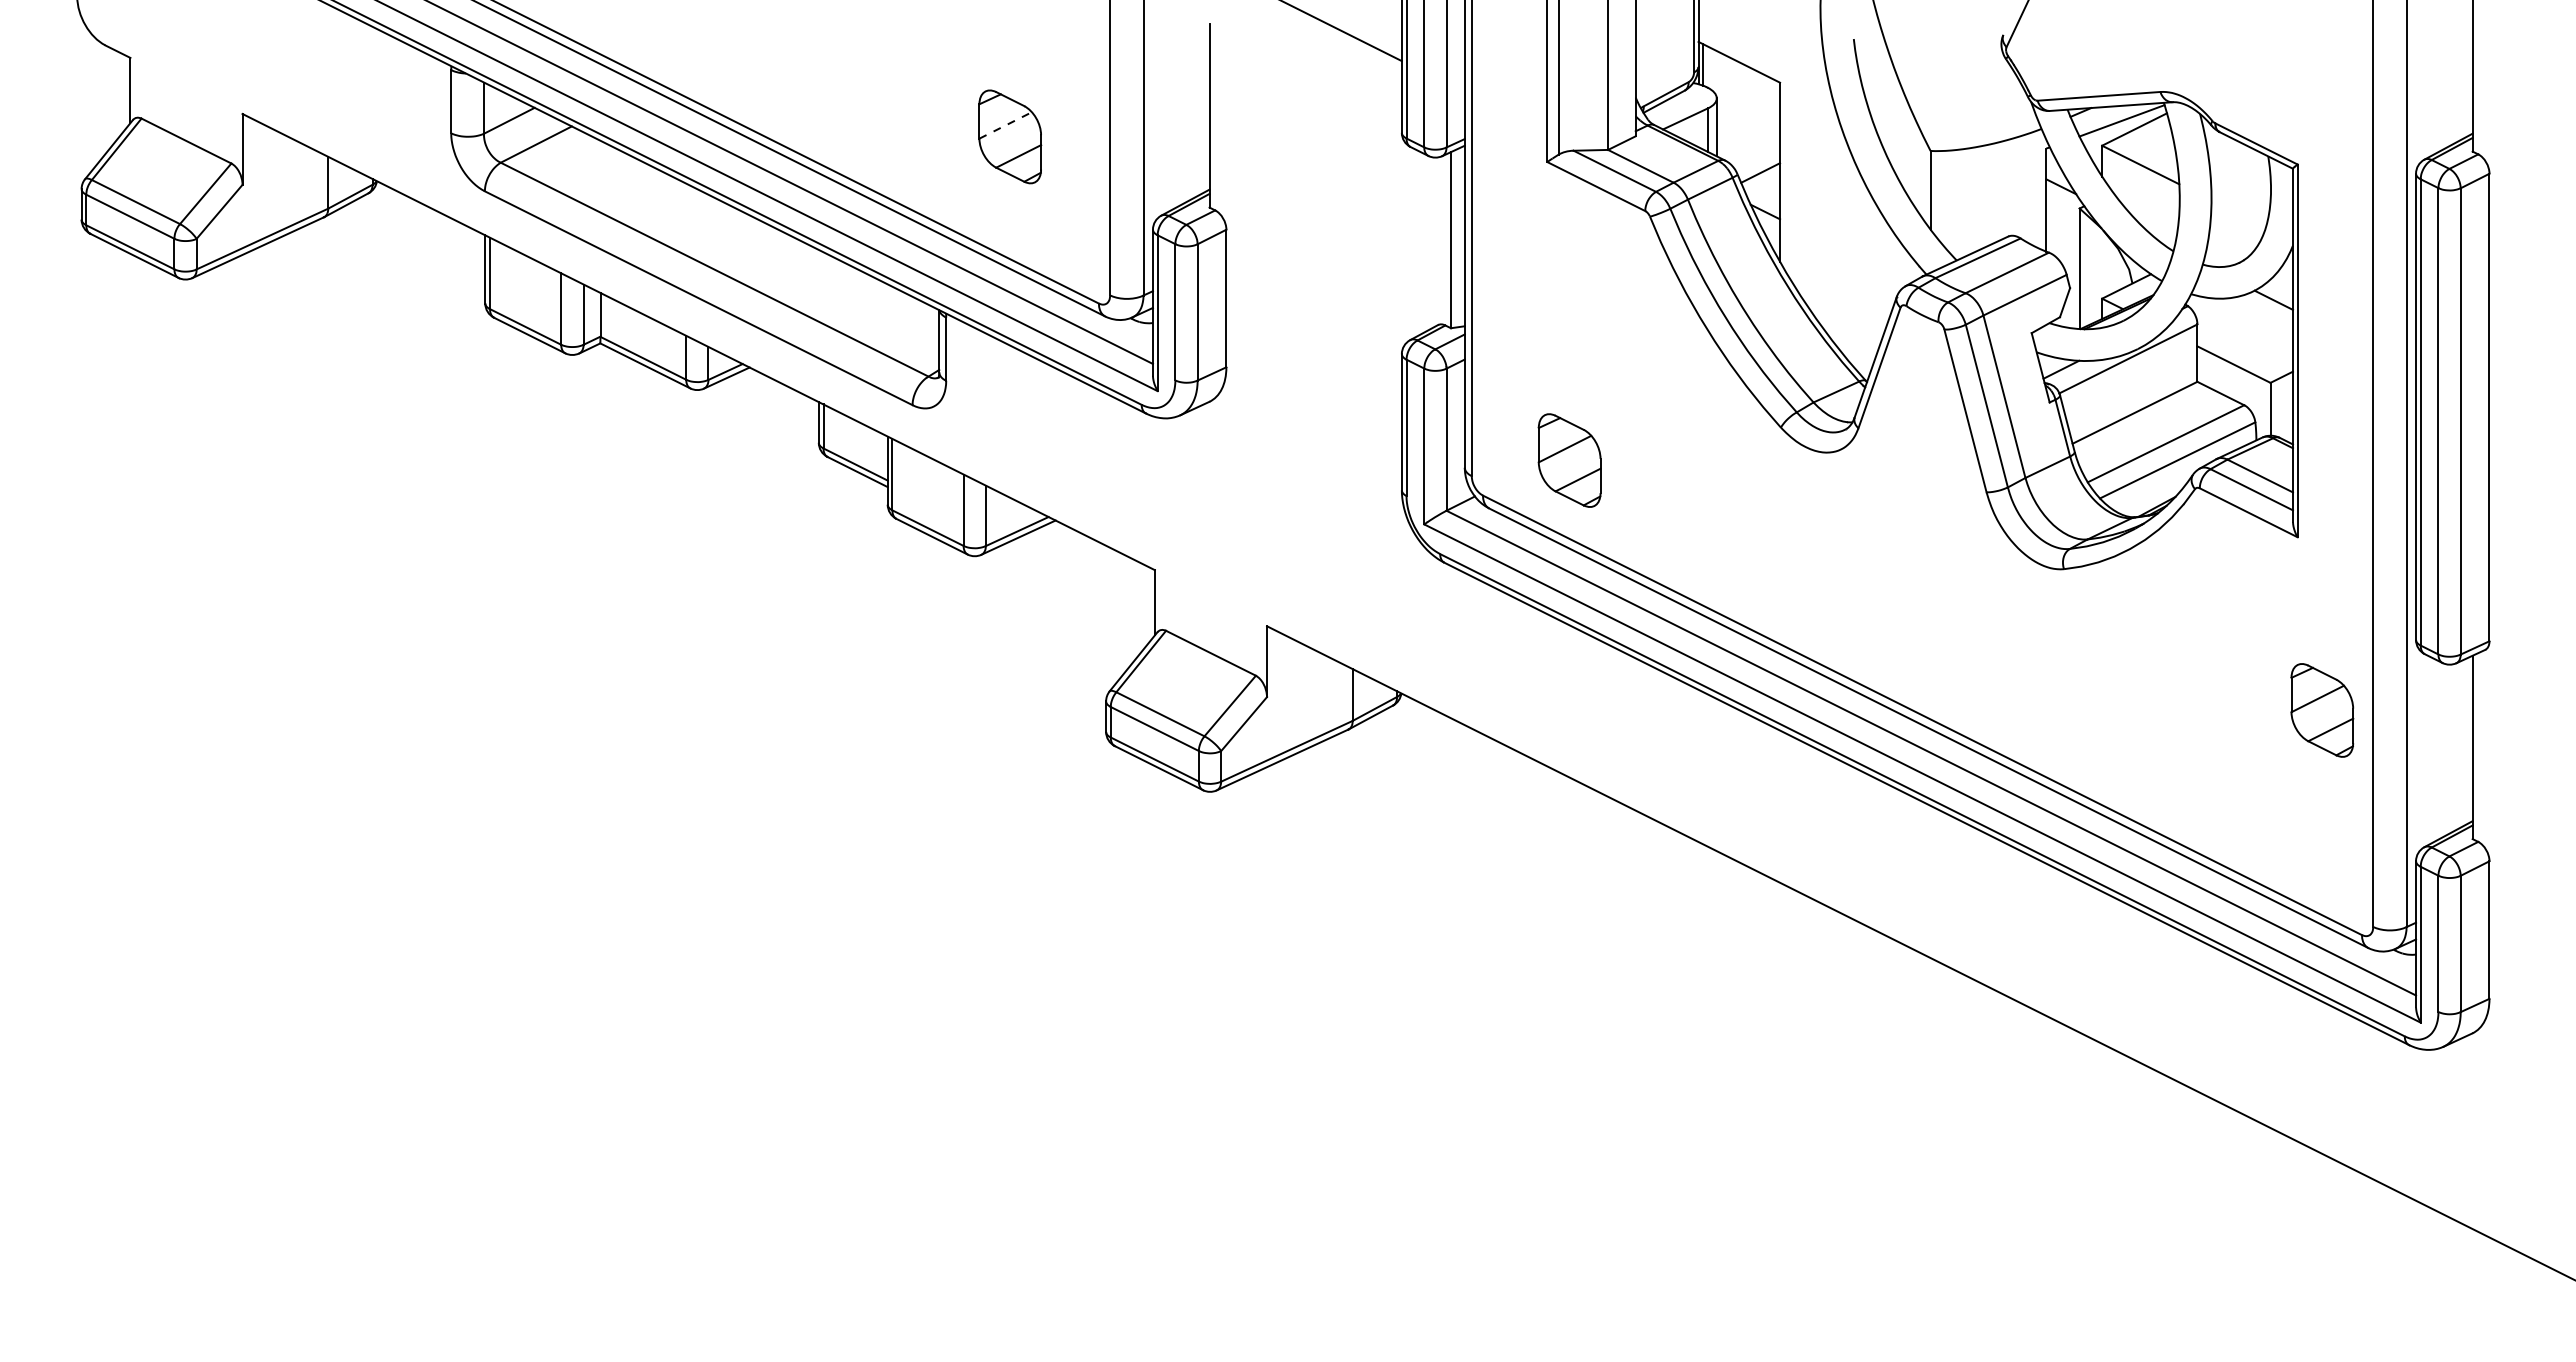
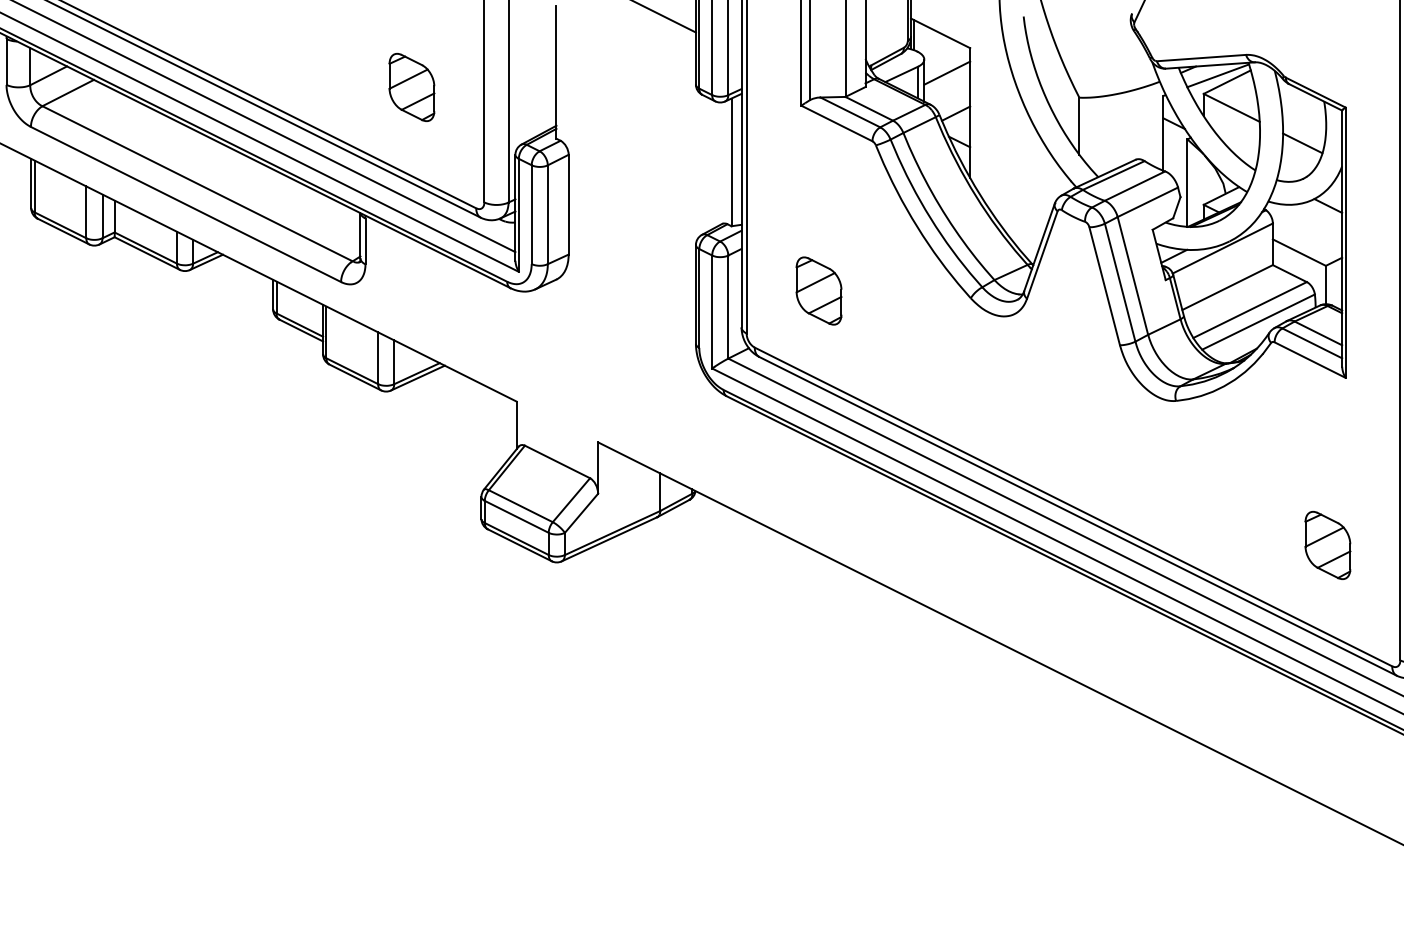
line: (1748, 117) -> (947, 73), added
line: (1006, 125) -> (409, 79), dashed -> solid
line: (2238, 213) -> (1302, 143), added
part: (1569, 460) -> (818, 290), moved
part: (2322, 710) -> (1328, 545), moved

